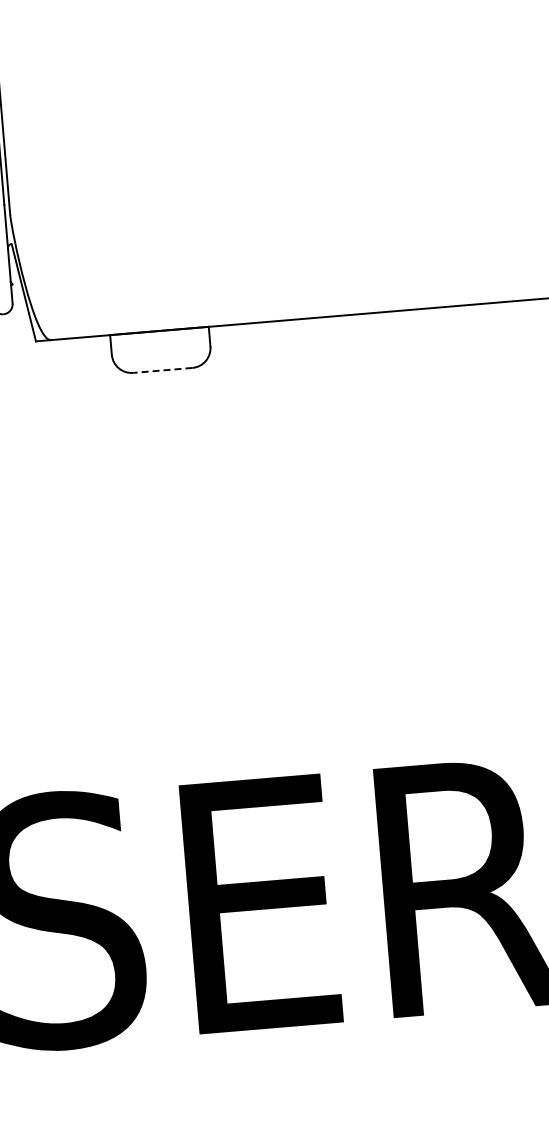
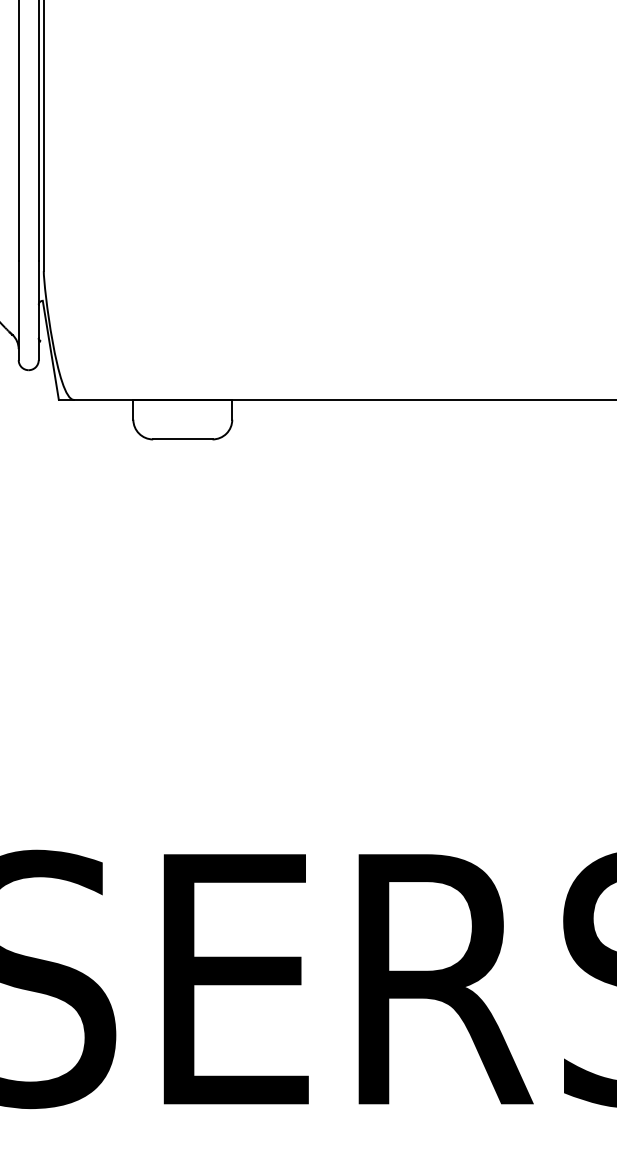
line: (162, 370) -> (182, 439), dashed -> solid

